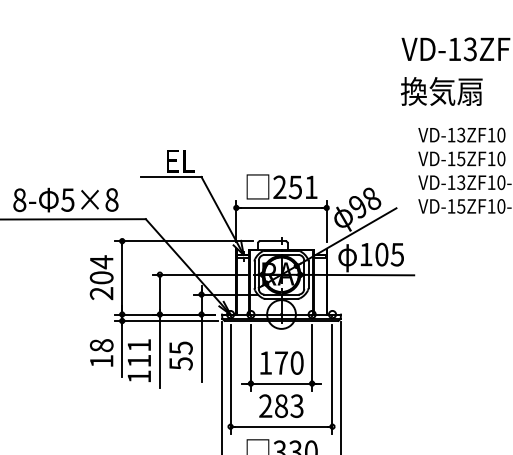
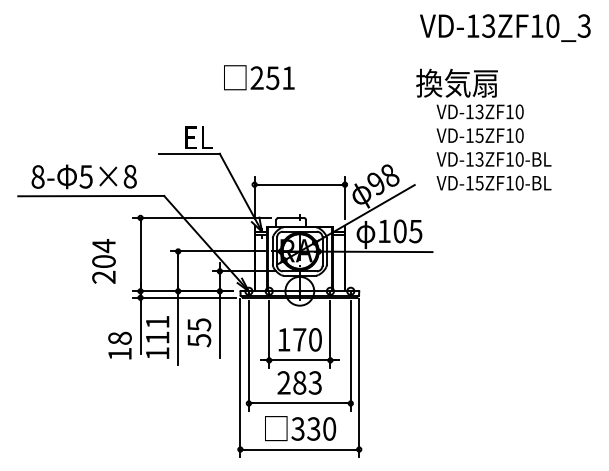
text: (441, 90) -> (456, 82), moved
text: (282, 186) -> (259, 77), moved
text: (101, 277) -> (103, 261), moved
text: (101, 352) -> (119, 345), moved

